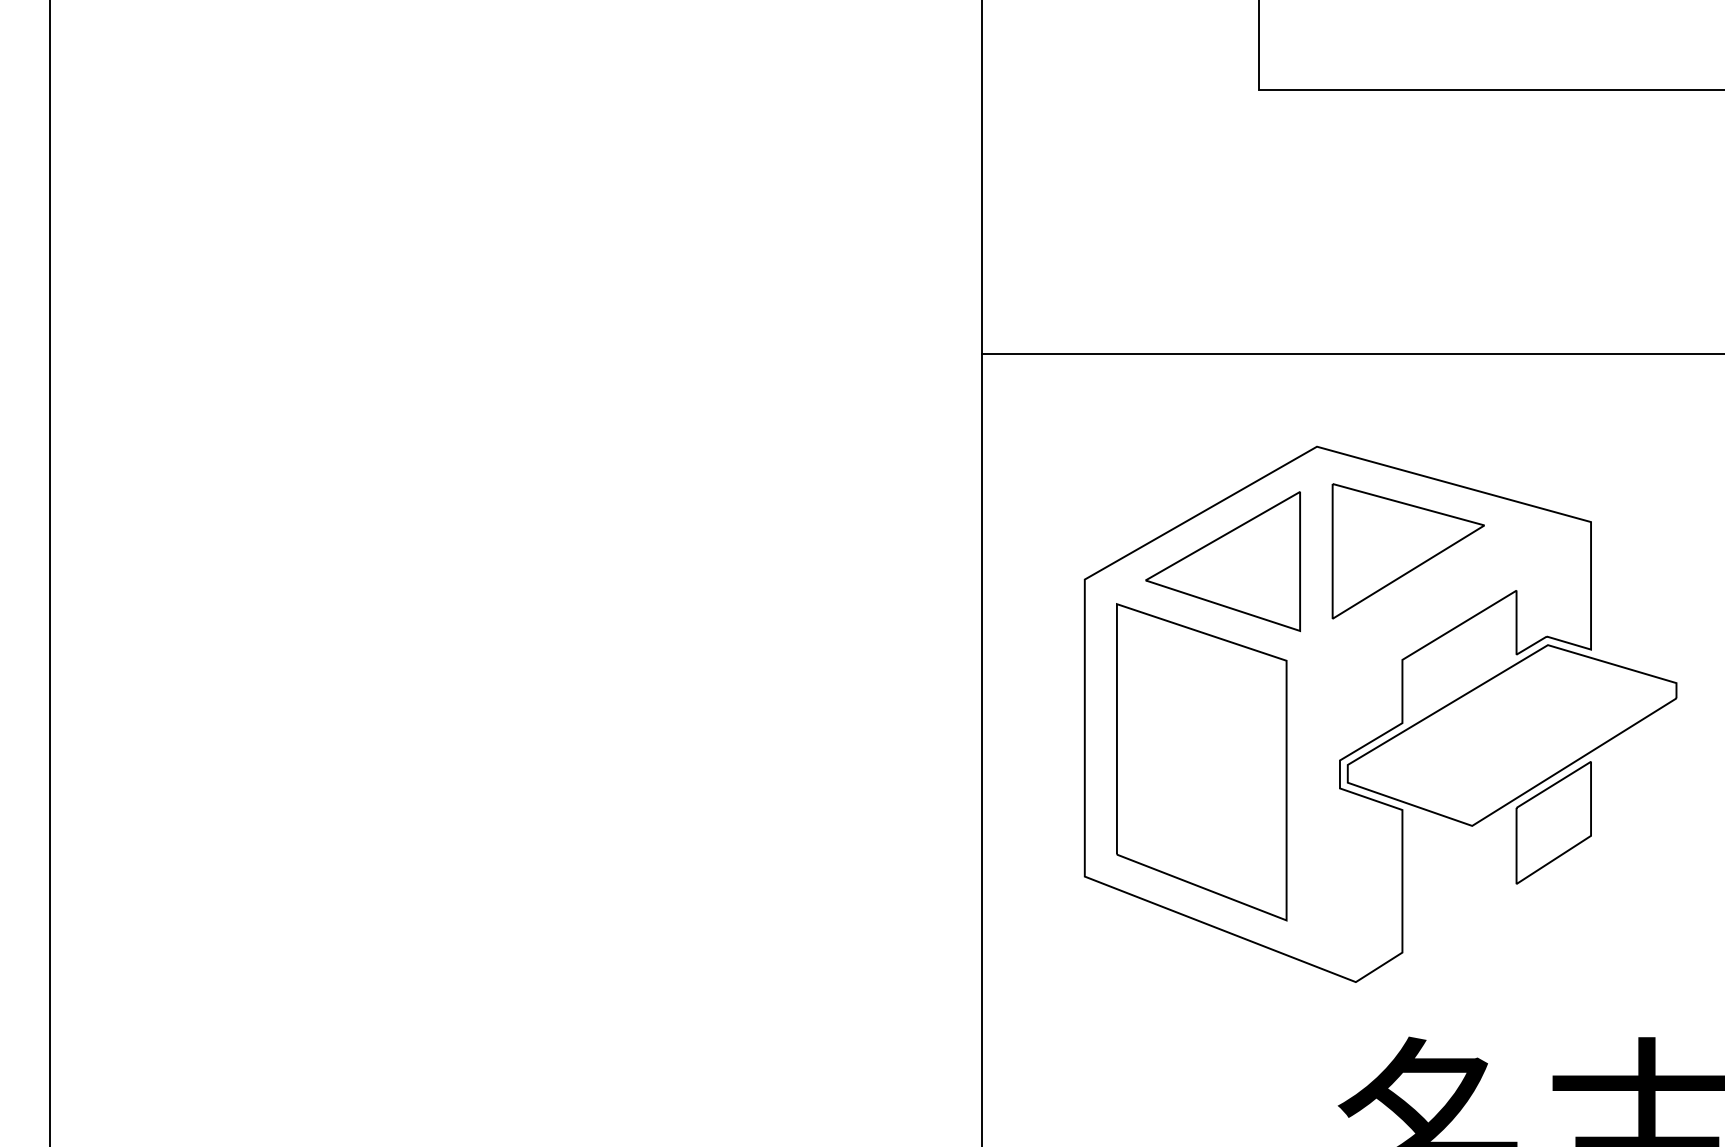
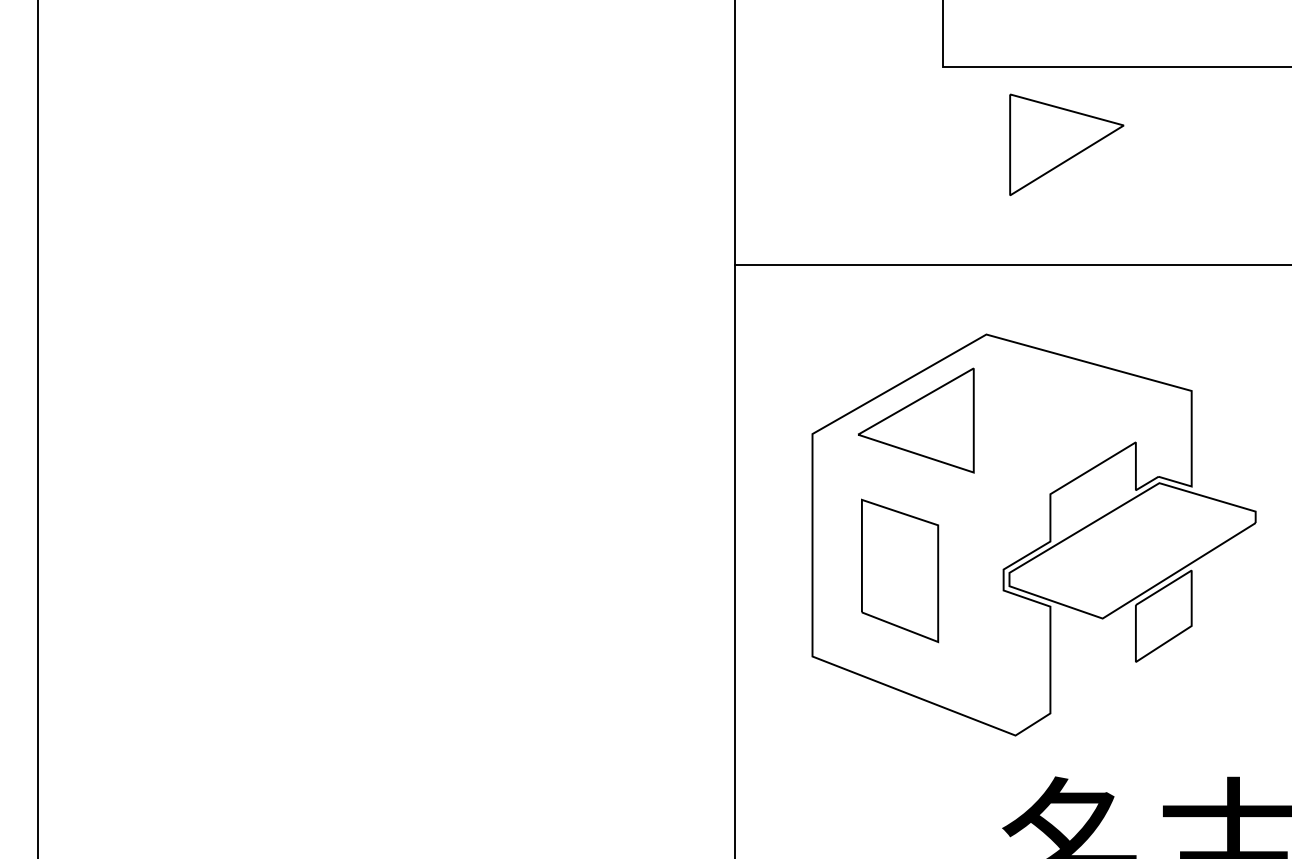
part: (1407, 550) -> (1066, 144), moved
part: (1200, 761) -> (899, 570), size x0.6

